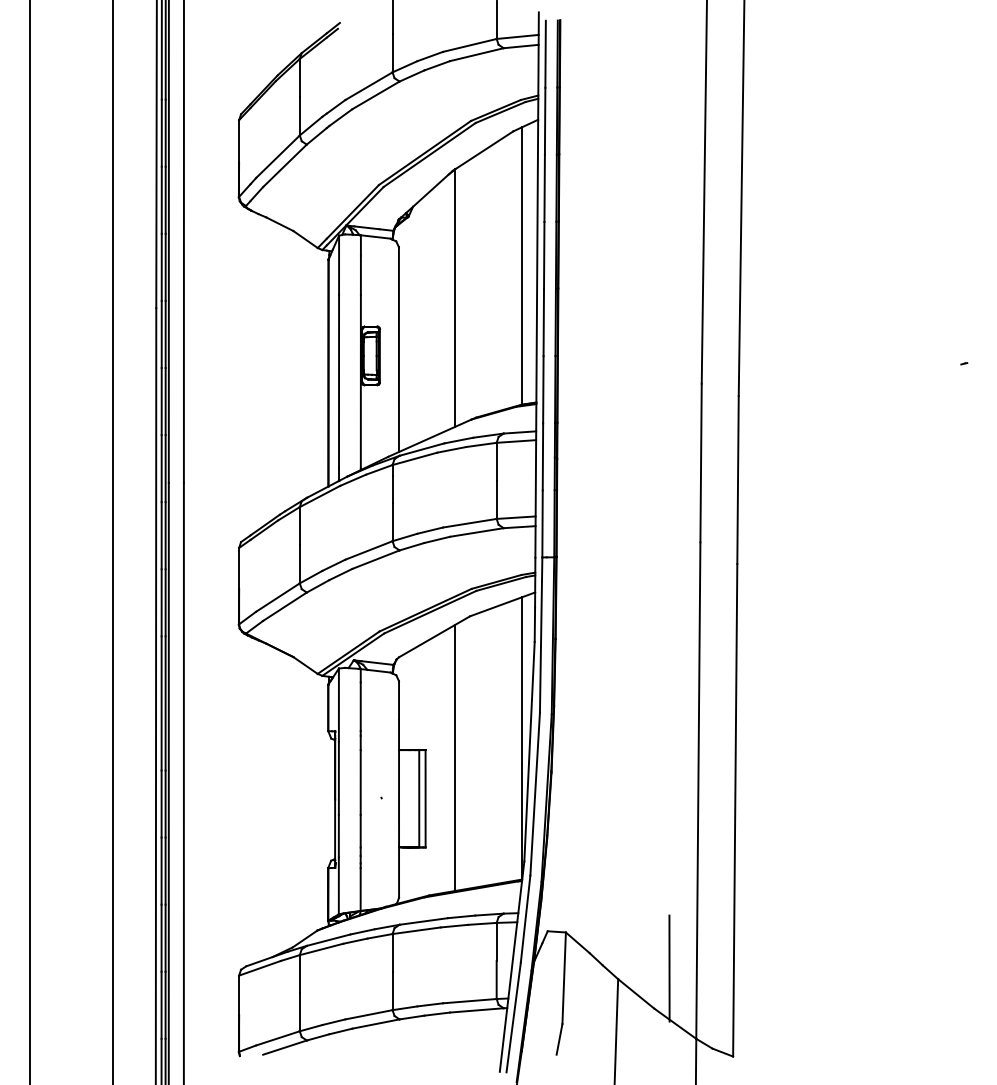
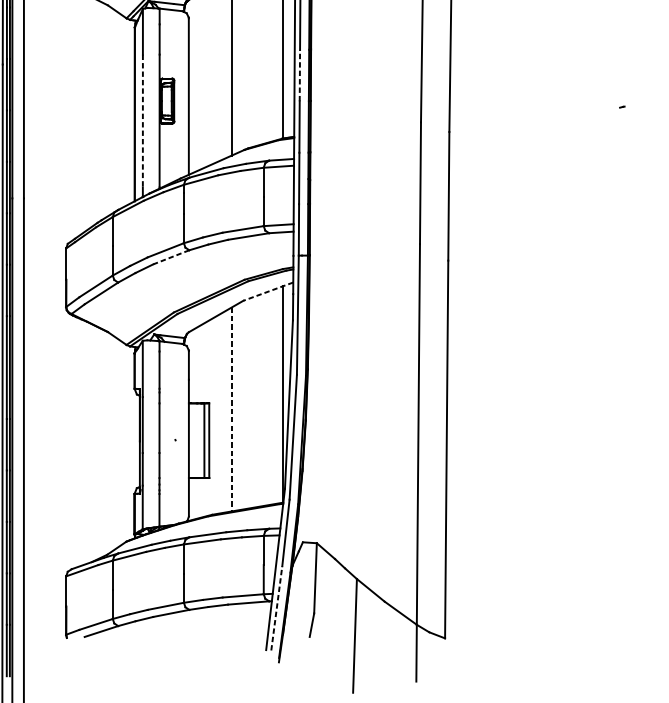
line: (543, 322) -> (299, 75), solid -> dashed
line: (339, 381) -> (143, 120), solid -> dashed
line: (375, 559) -> (170, 257), solid -> dashed
line: (502, 604) -> (268, 291), solid -> dashed
line: (455, 758) -> (232, 409), solid -> dashed
line: (669, 968) -> (396, 570), removed
line: (513, 1016) -> (276, 607), solid -> dashed

